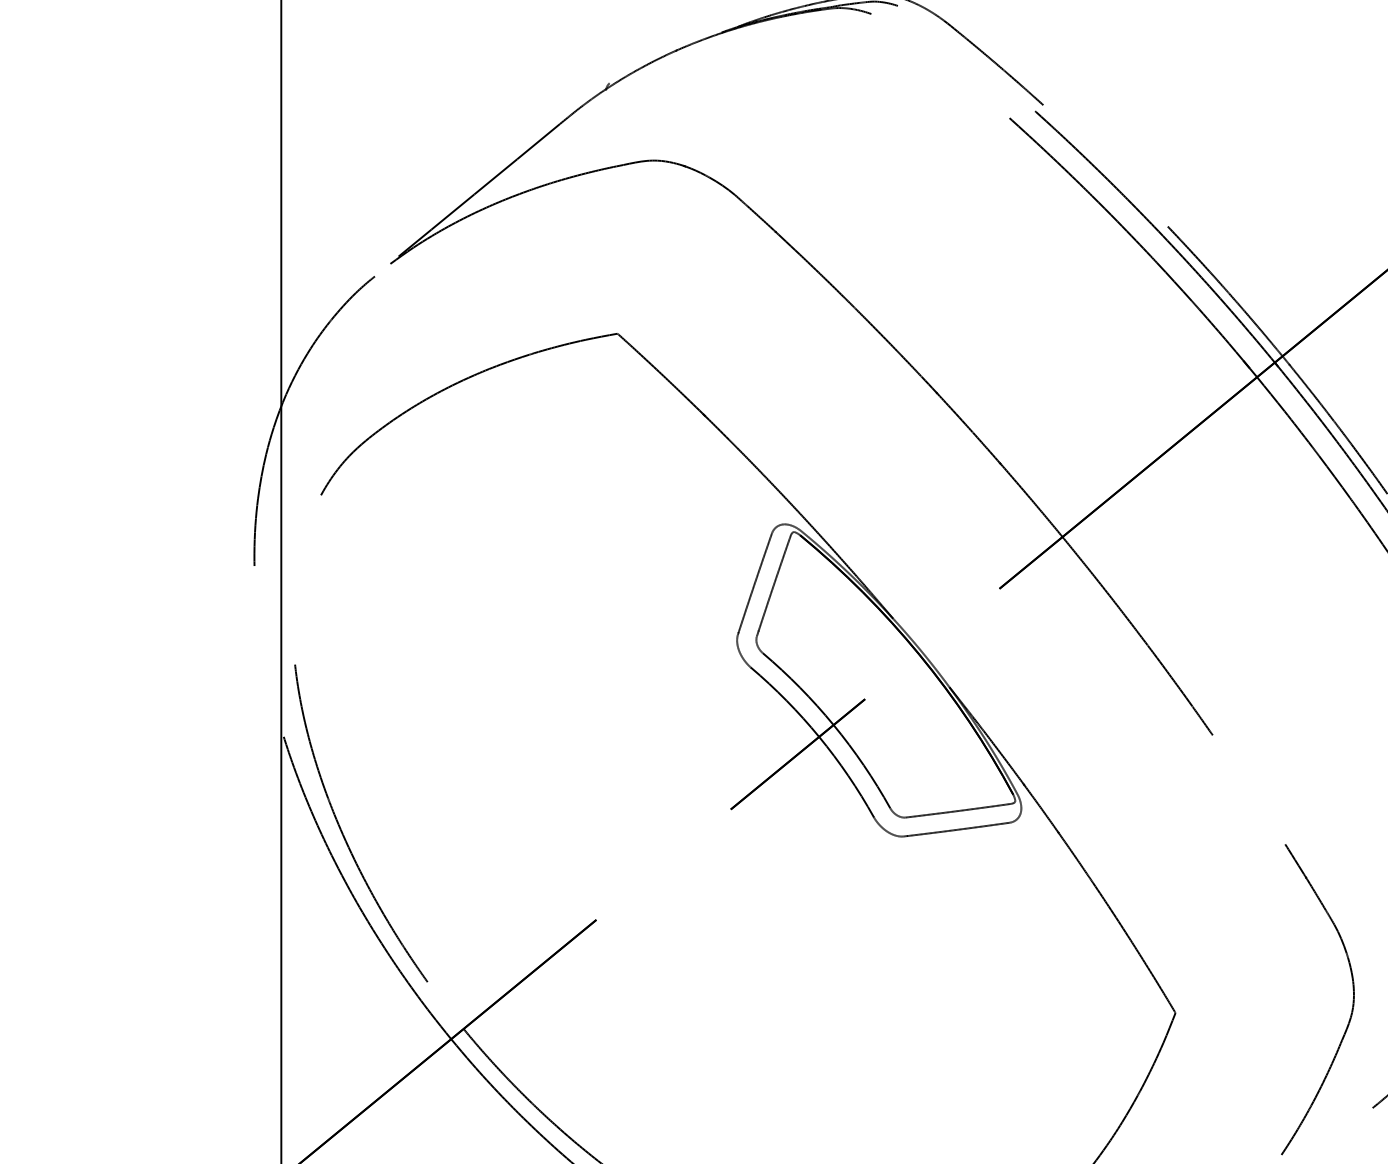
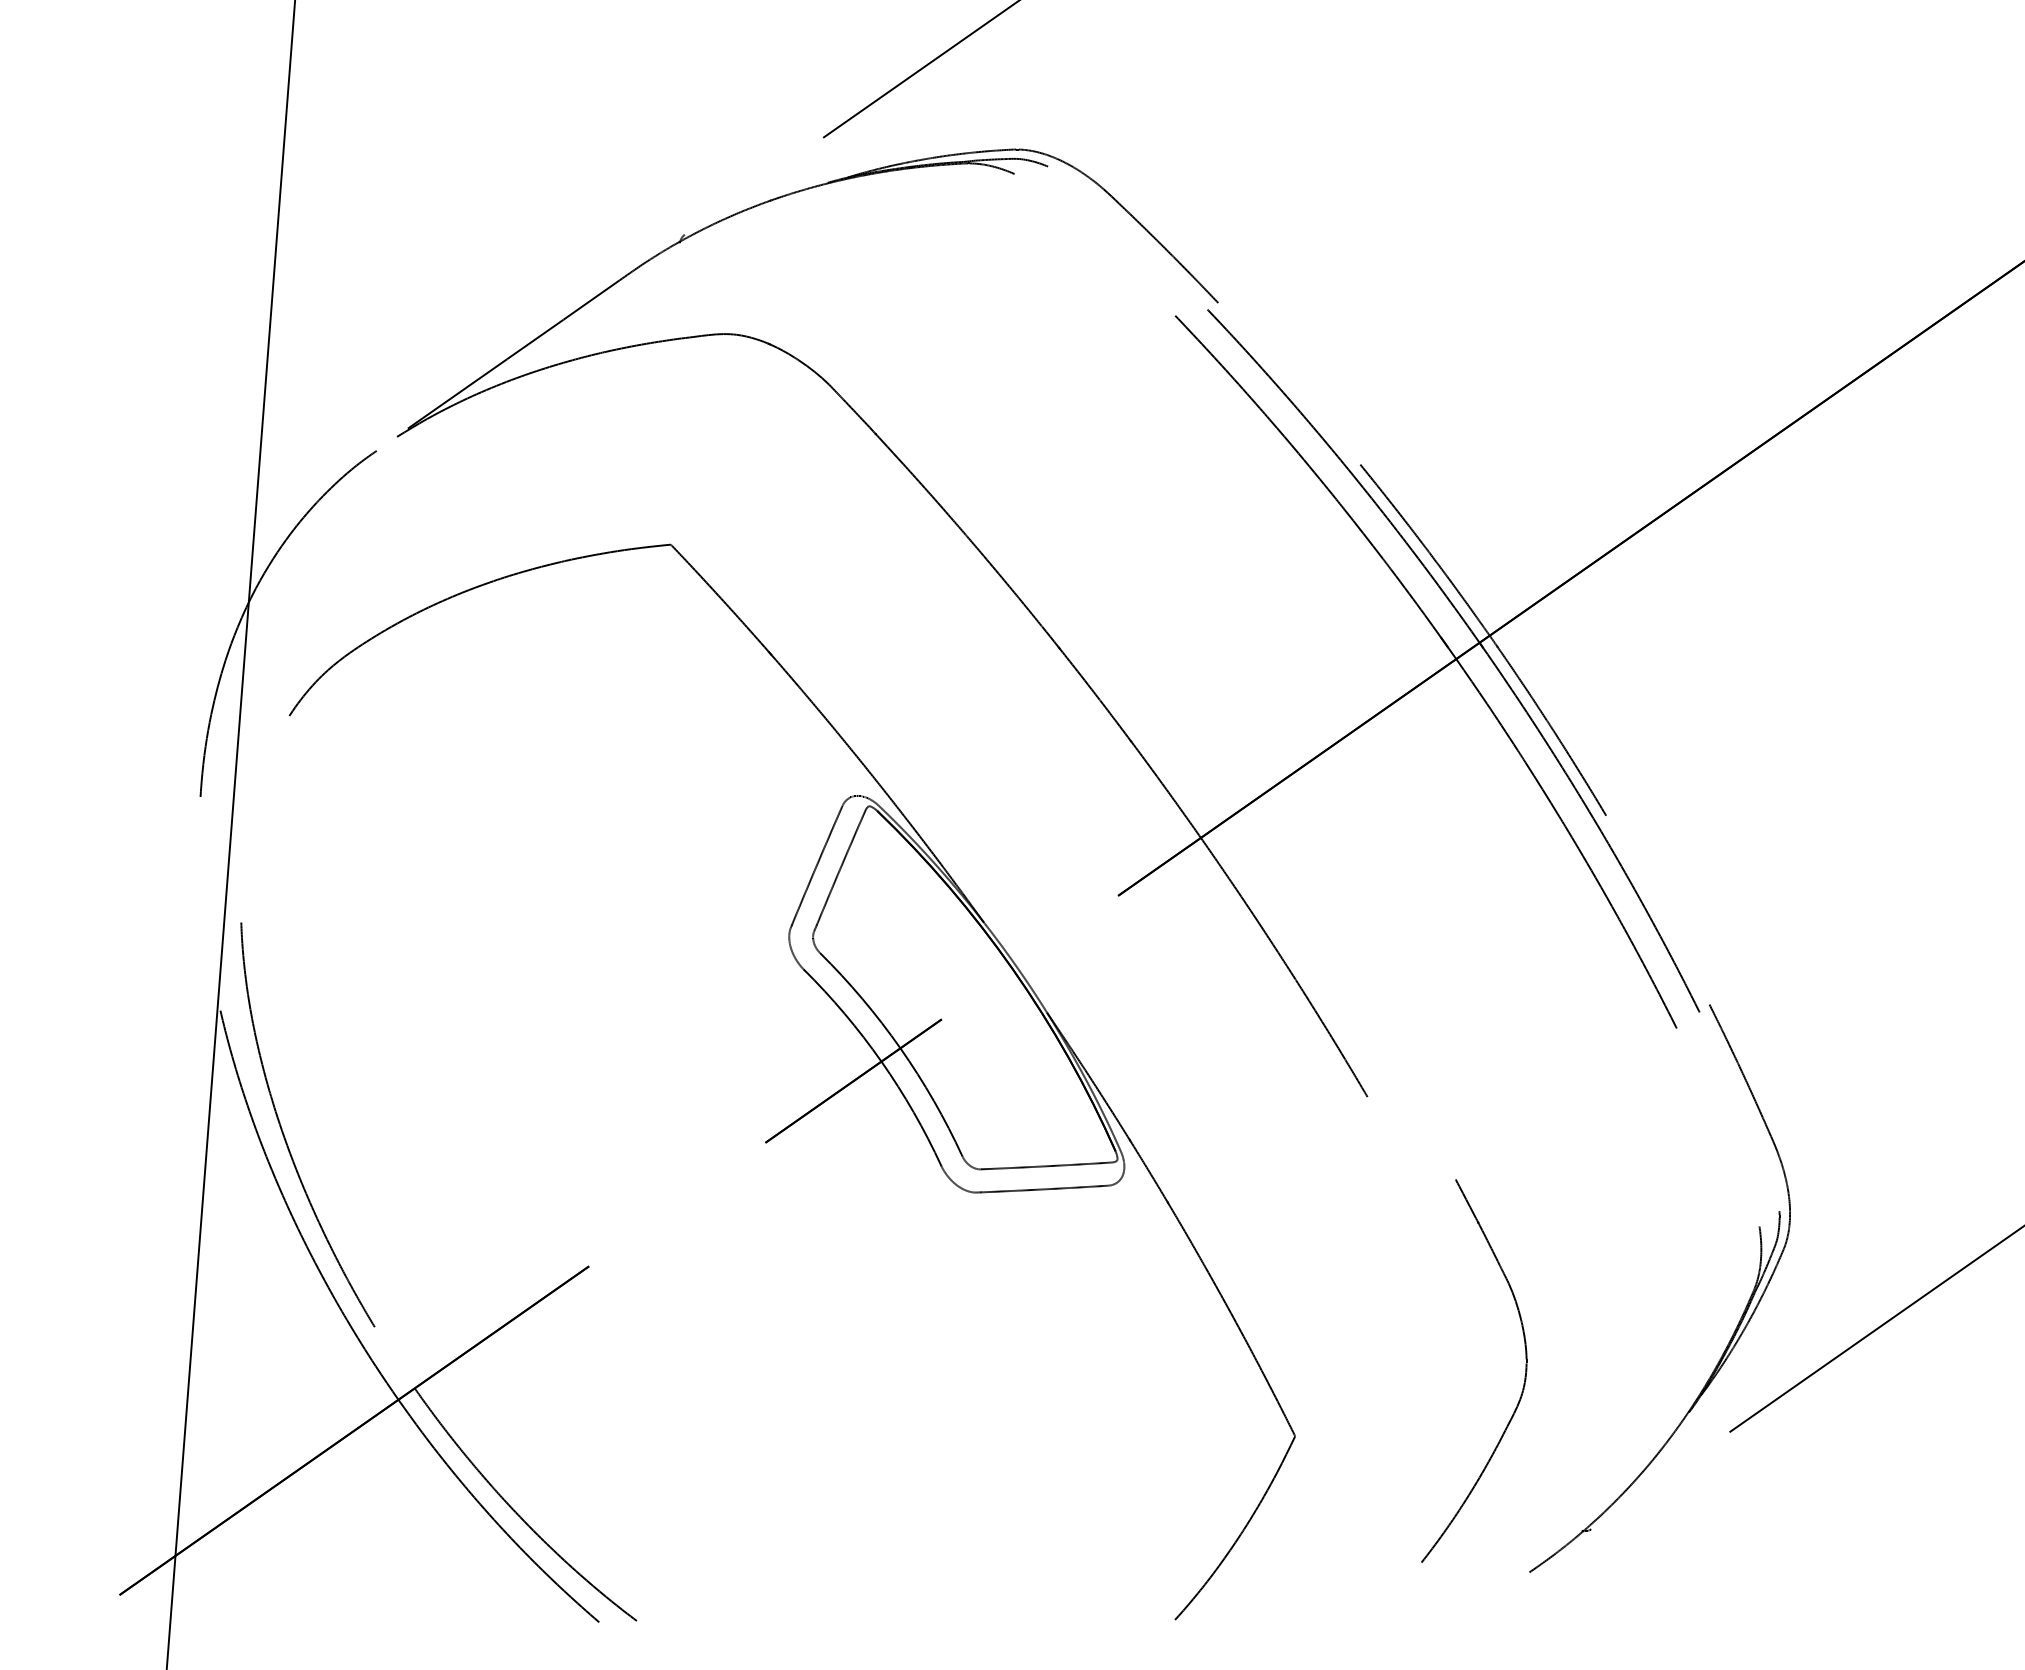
curve: (1352, 998) -> (1524, 1376), moved

